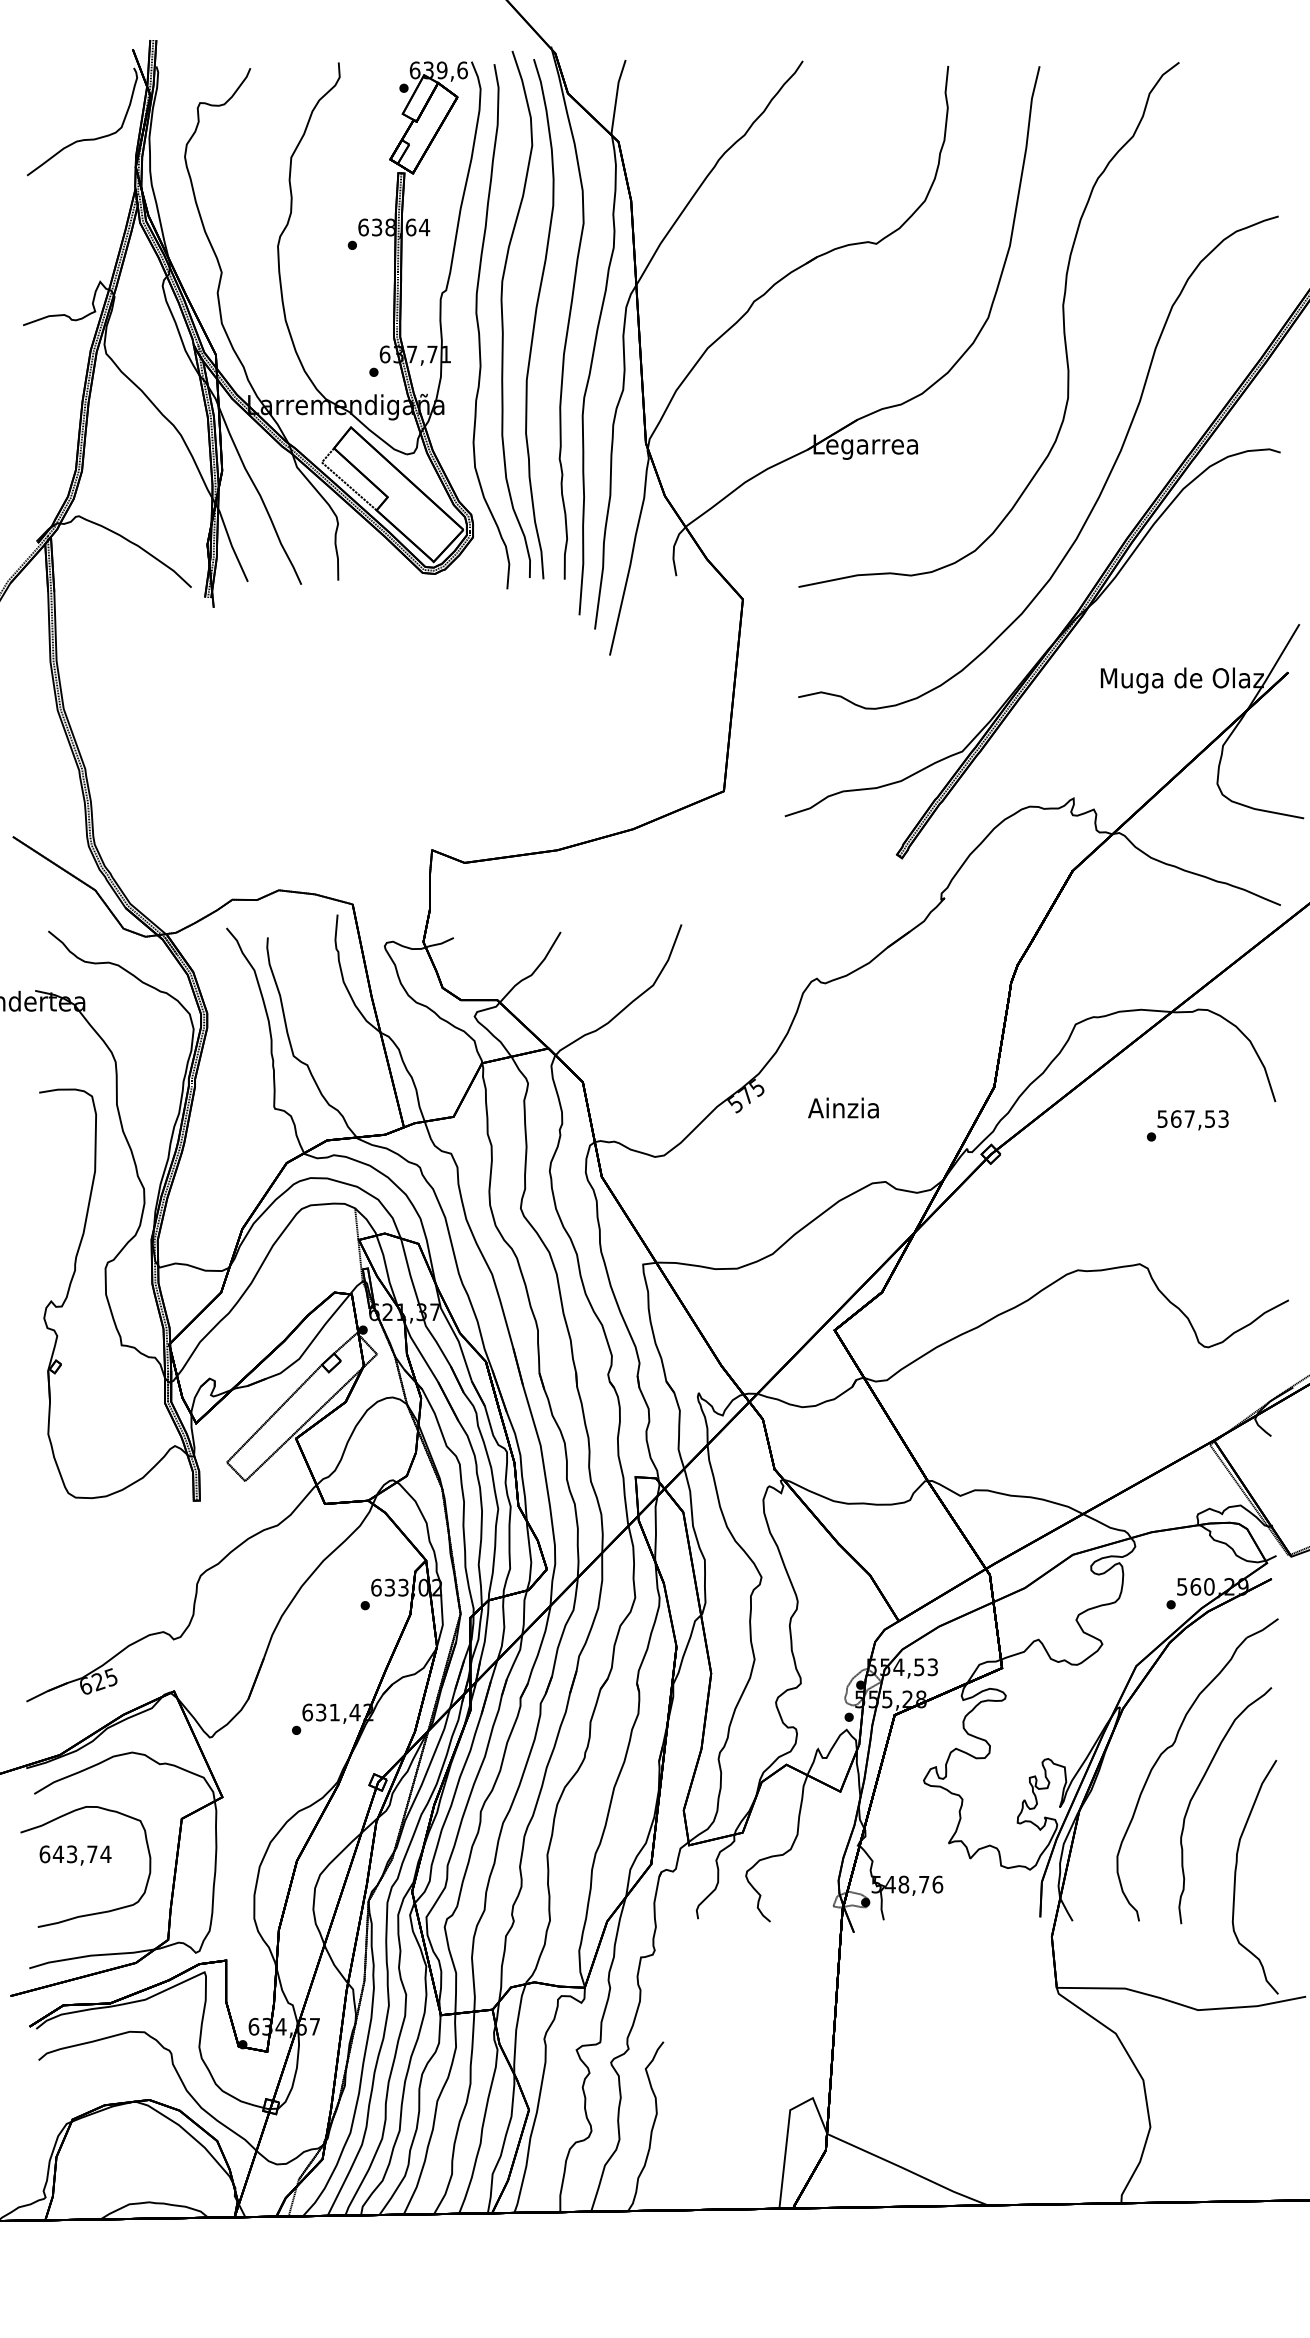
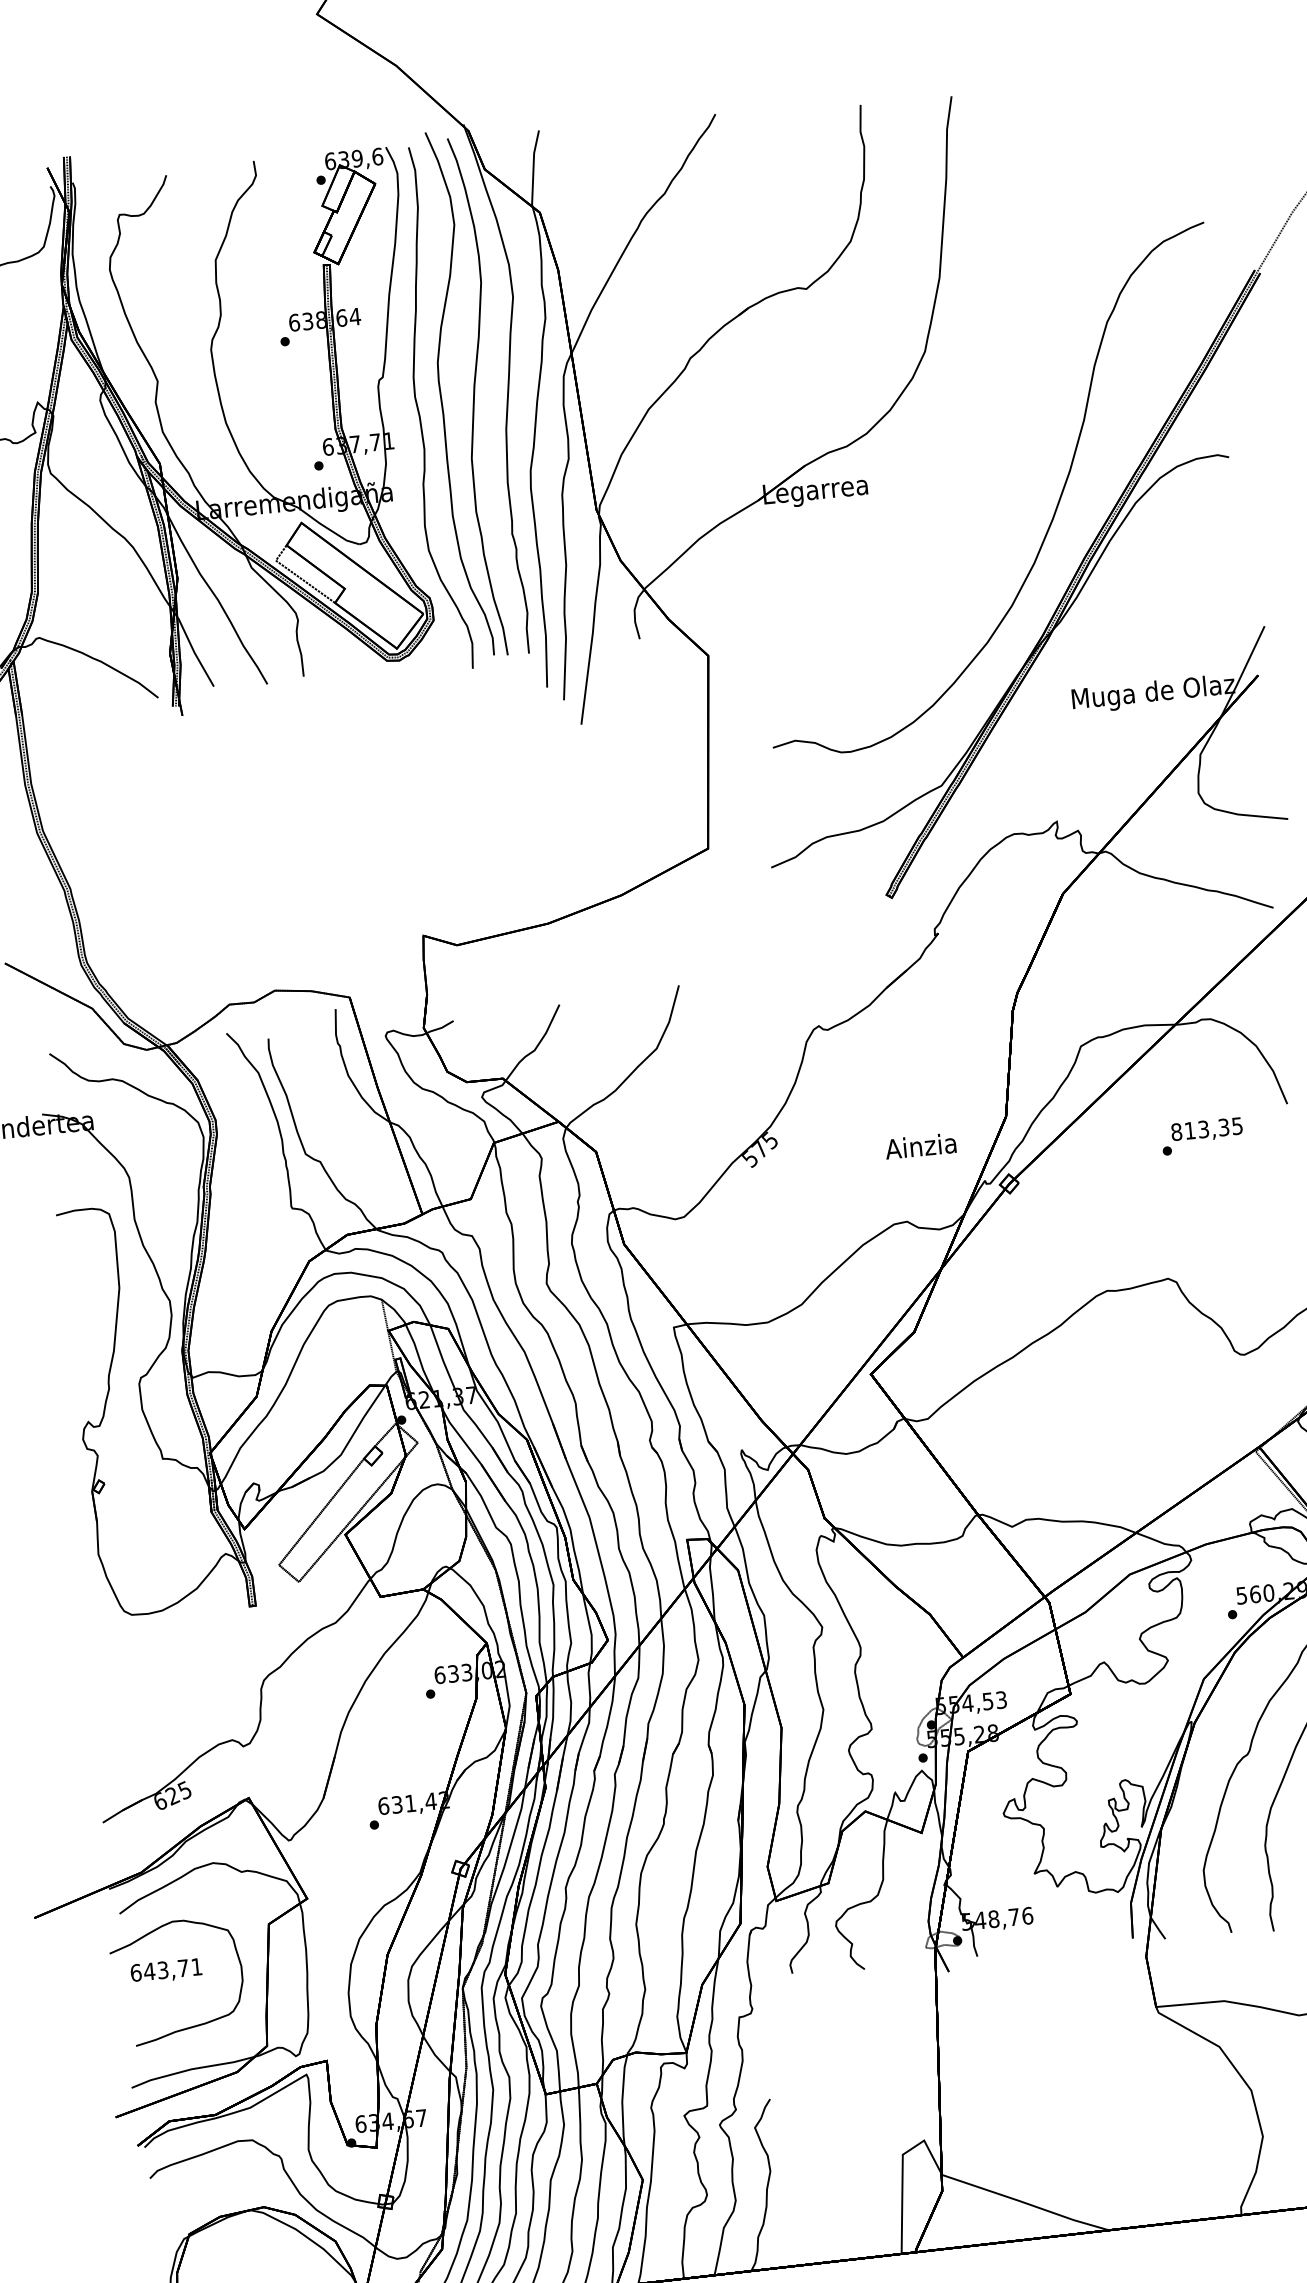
curve: (1062, 319) -> (999, 346), removed
text: (843, 1107) -> (920, 1145), moved
text: (1192, 1118) -> (1206, 1128), 567,53 -> 813,35
text: (105, 1853) -> (196, 1966), 643,74 -> 643,71

